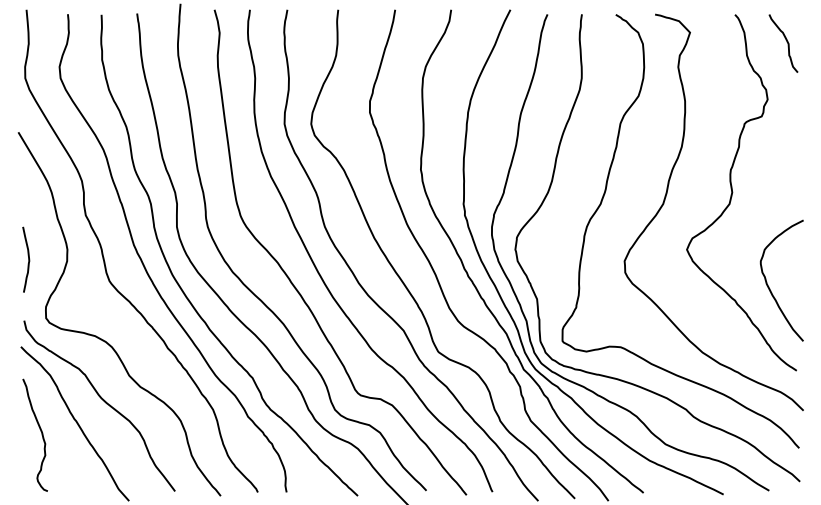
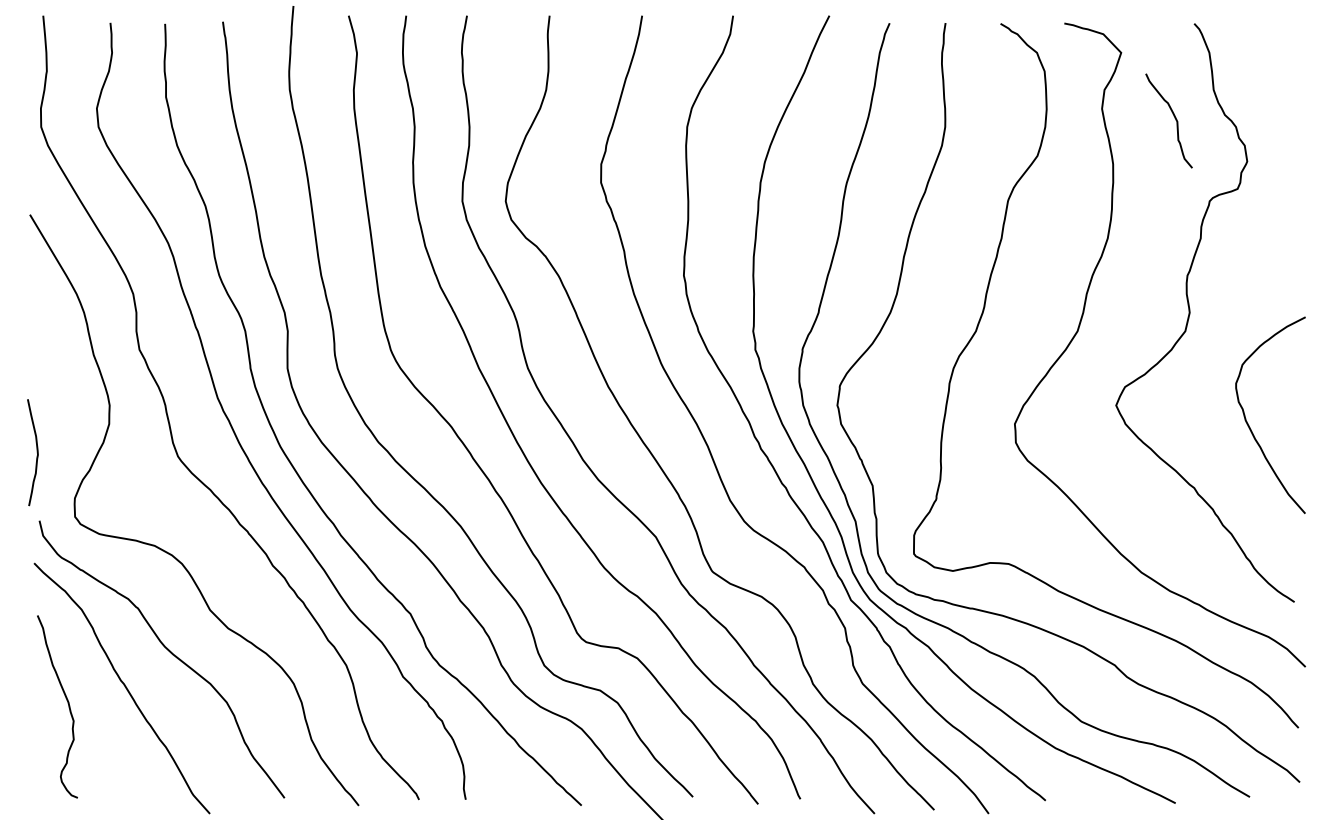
curve: (786, 42) -> (1173, 119), moved
curve: (28, 259) -> (36, 452), moved
curve: (769, 286) -> (1250, 424), moved

